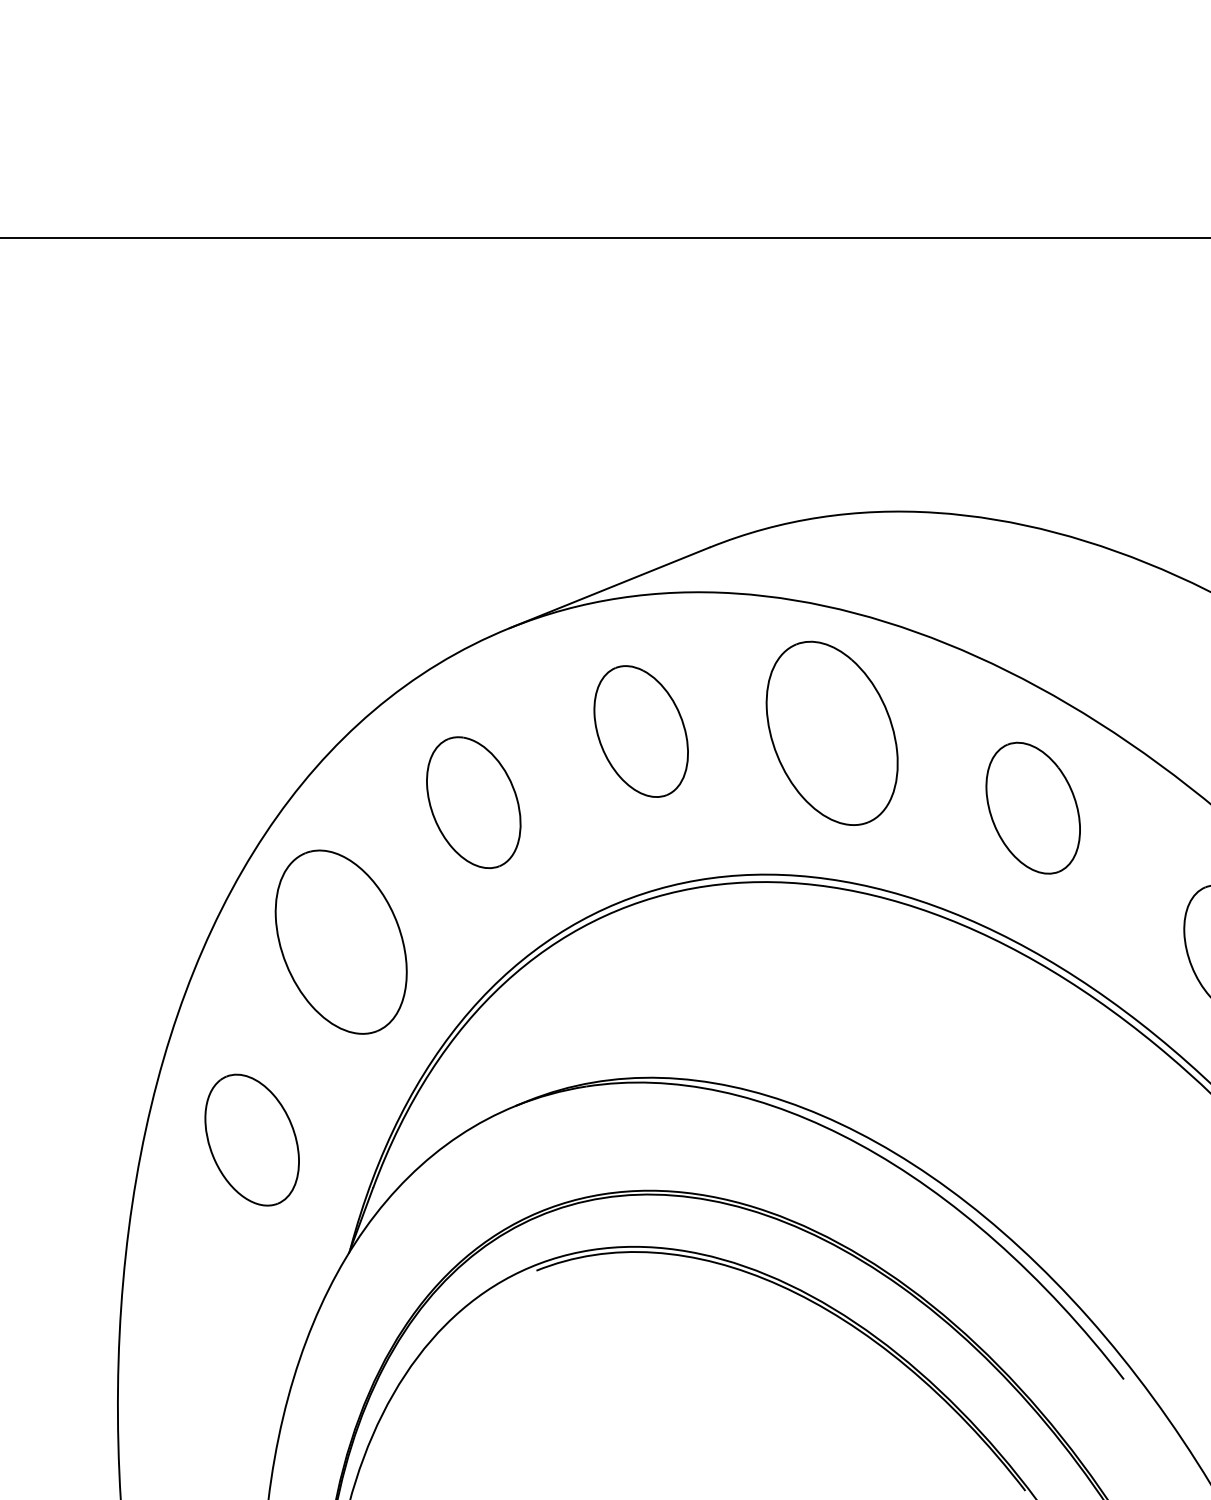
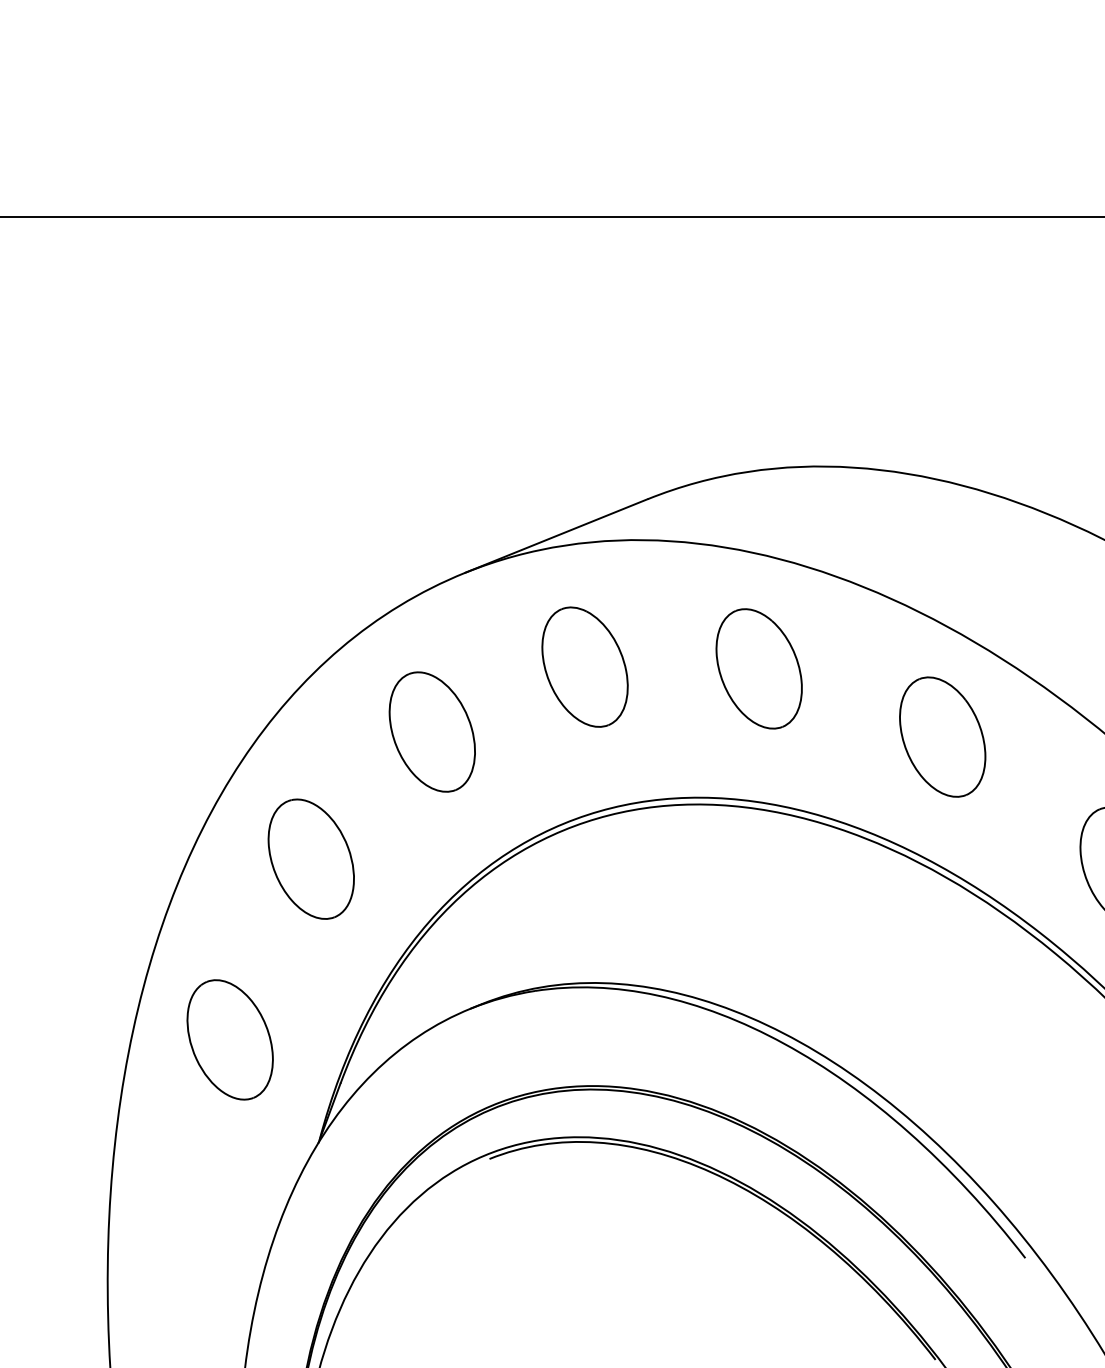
part: (831, 733) -> (758, 668), size x0.71
part: (340, 941) -> (310, 858), size x0.71

